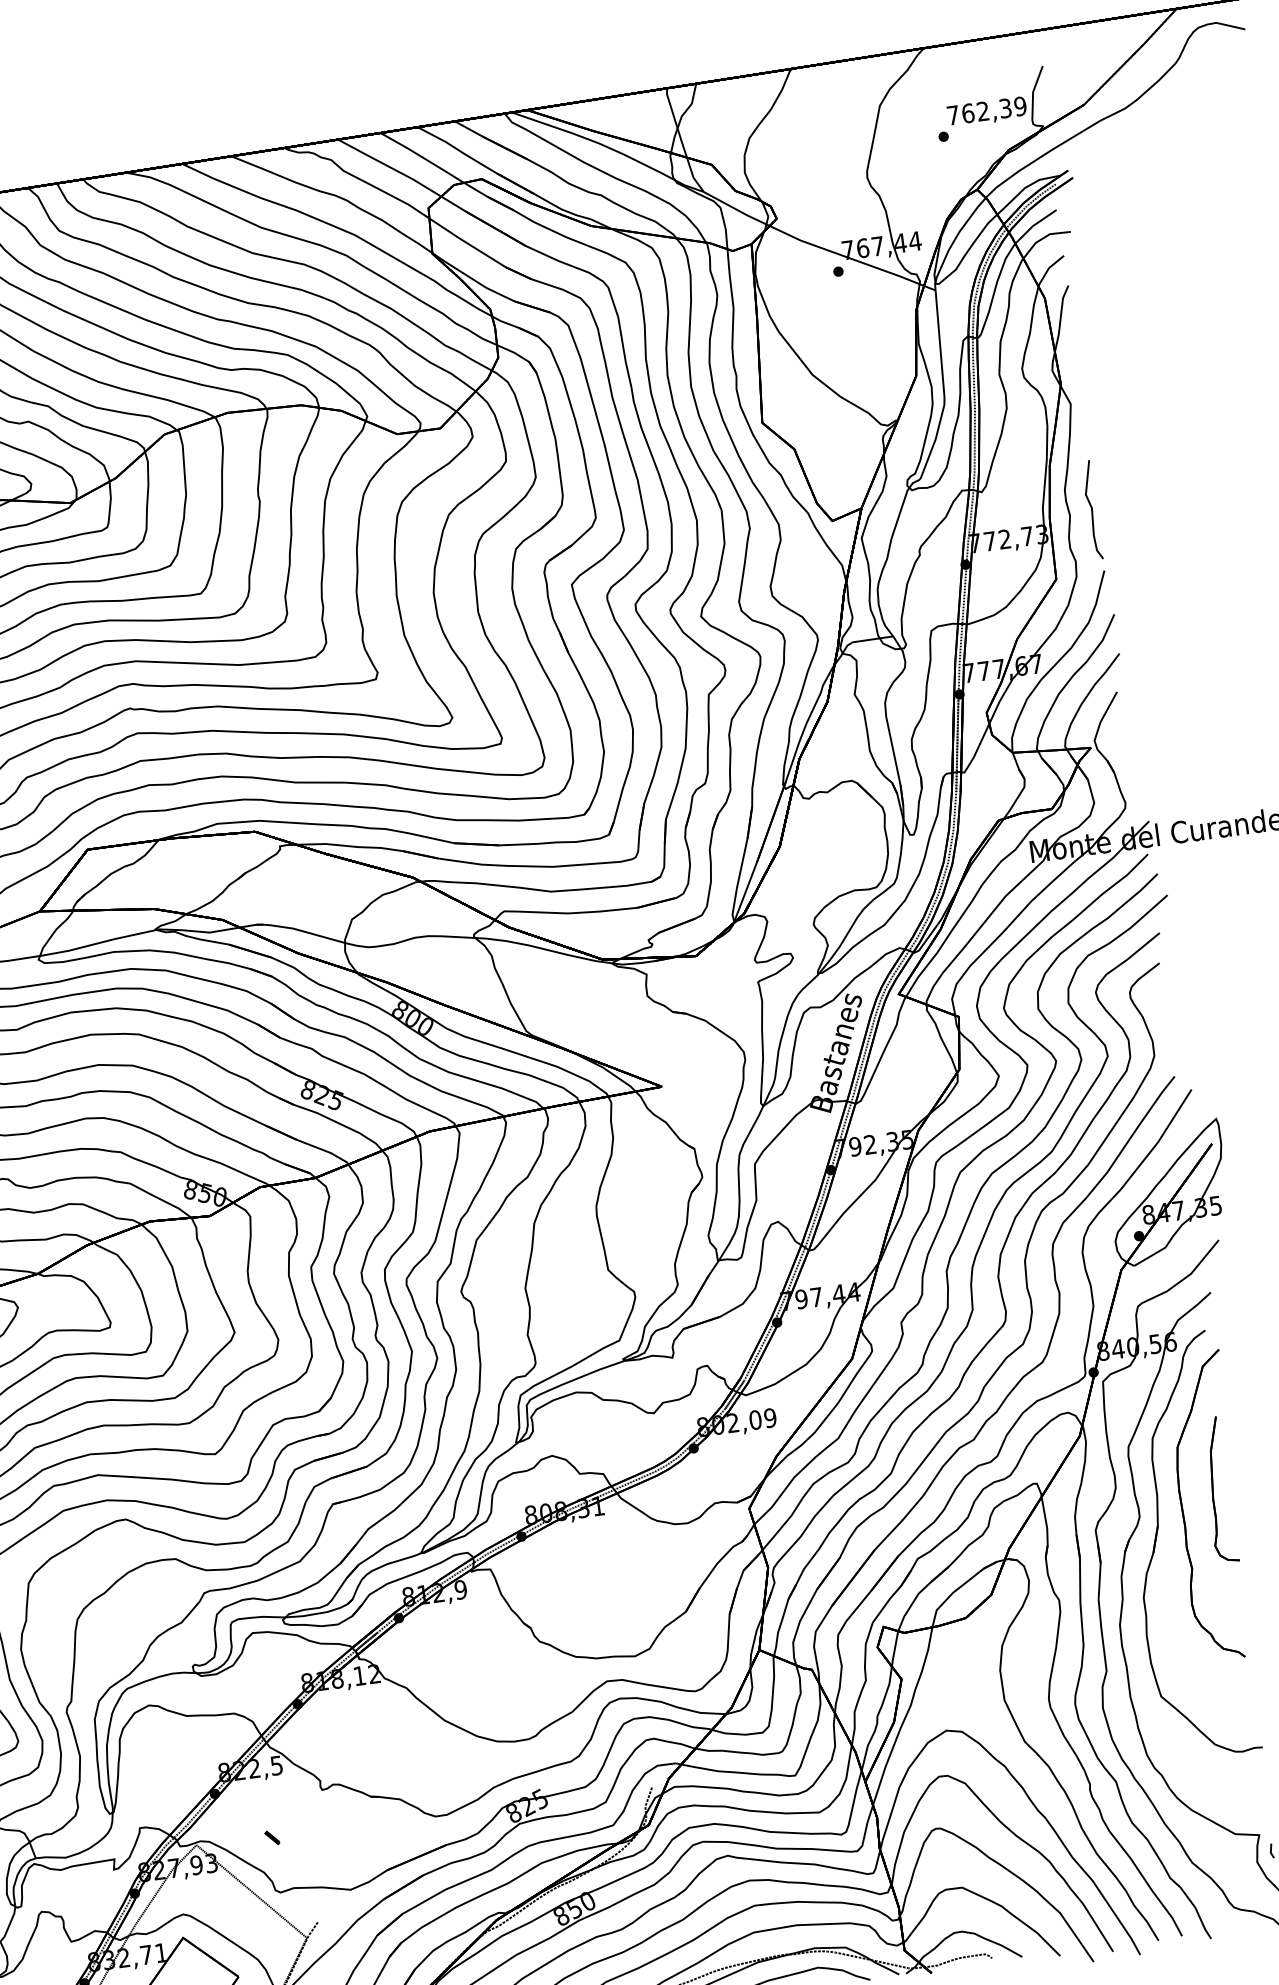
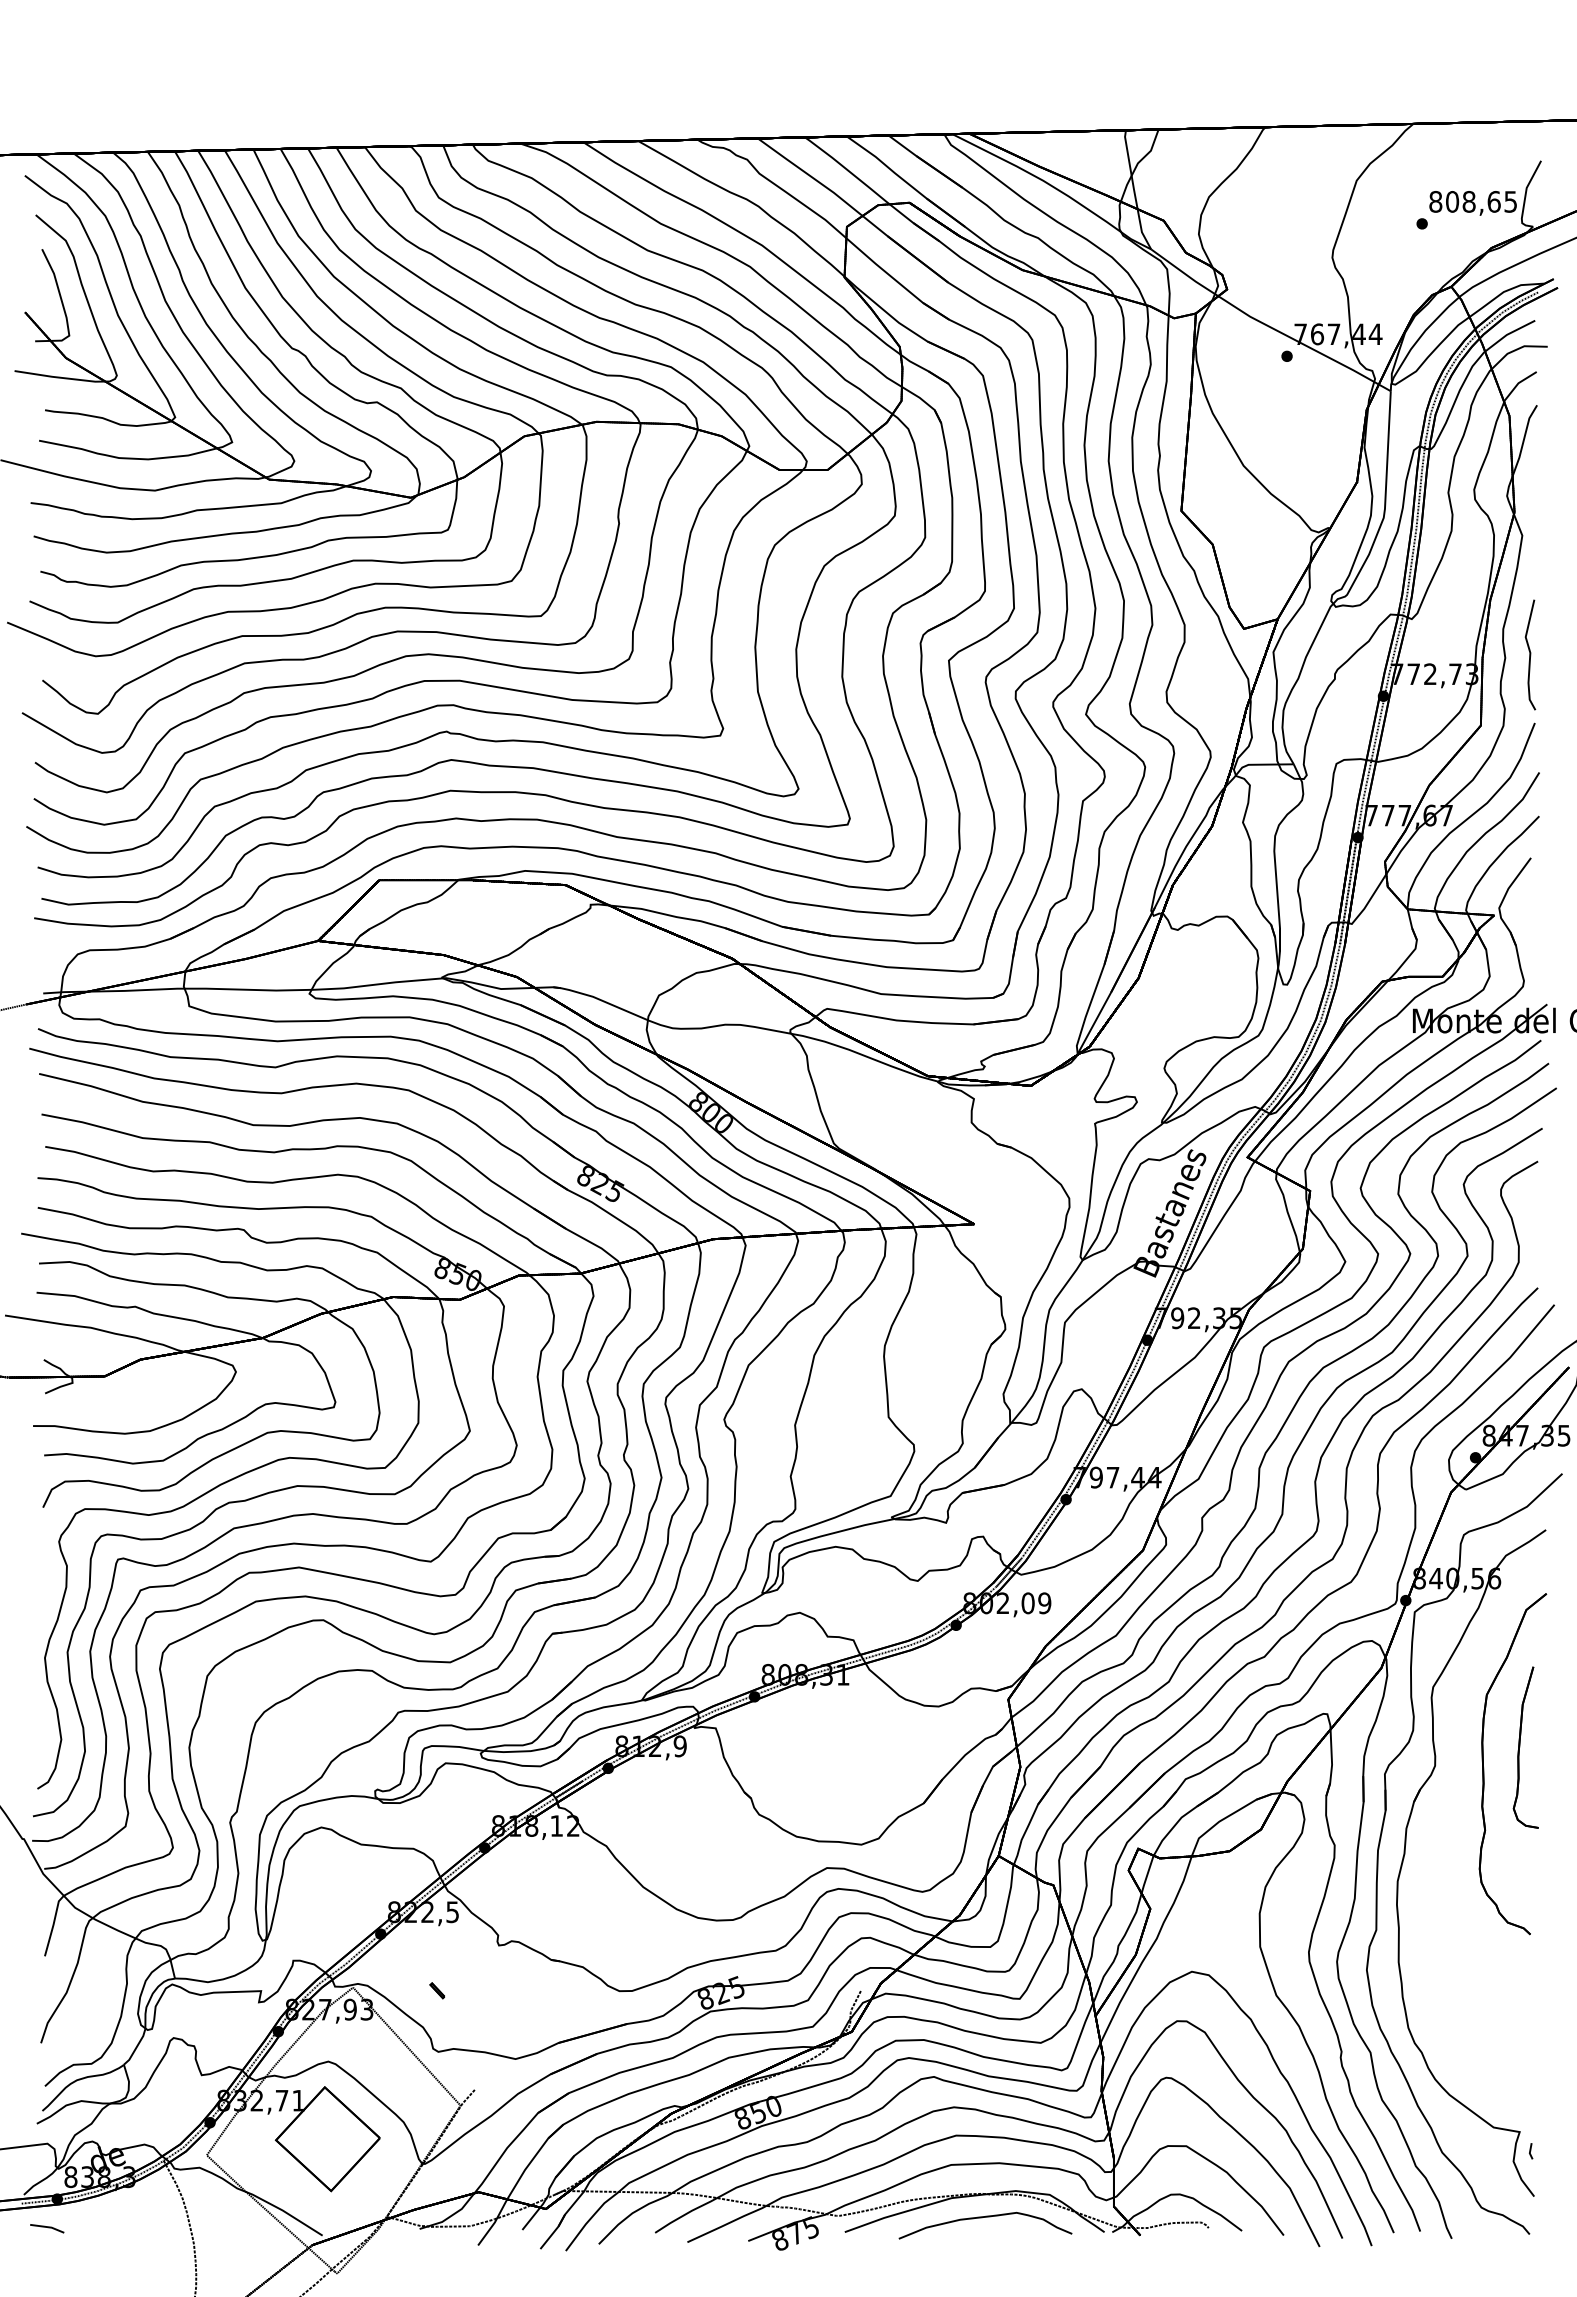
text: (987, 110) -> (1473, 201), 762,39 -> 808,65
part: (1156, 1540) -> (1450, 1793), removed

